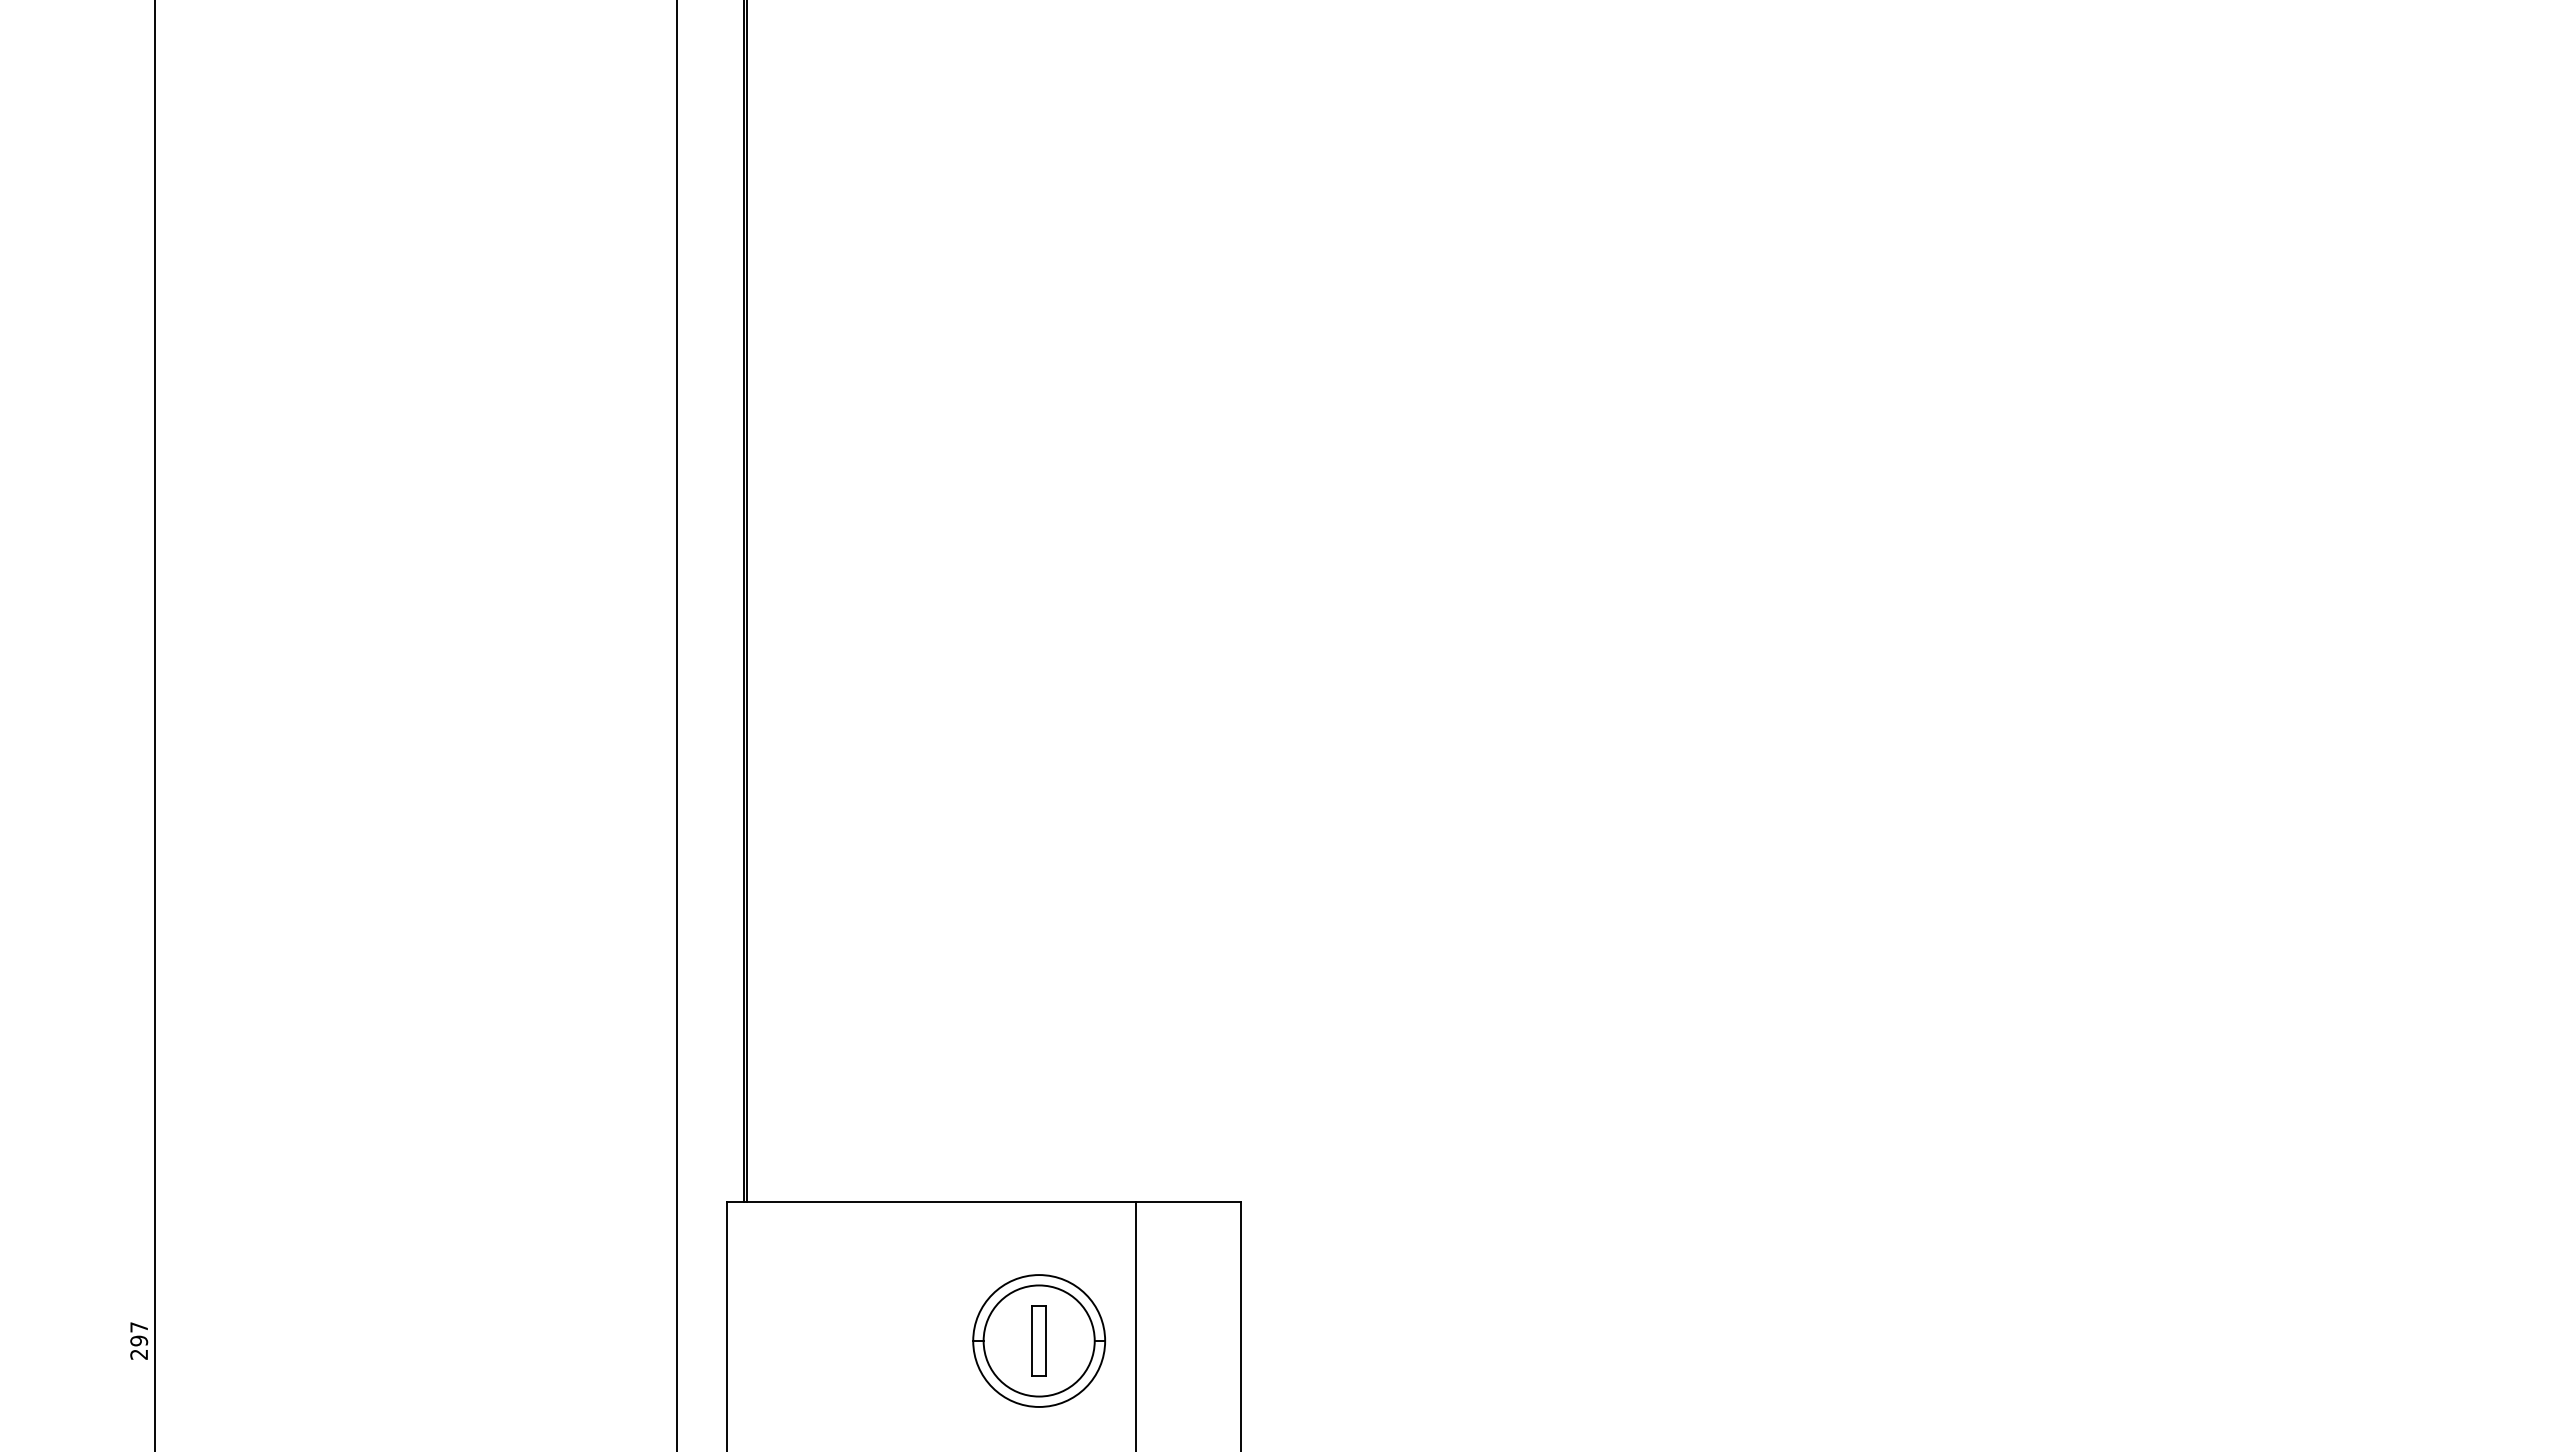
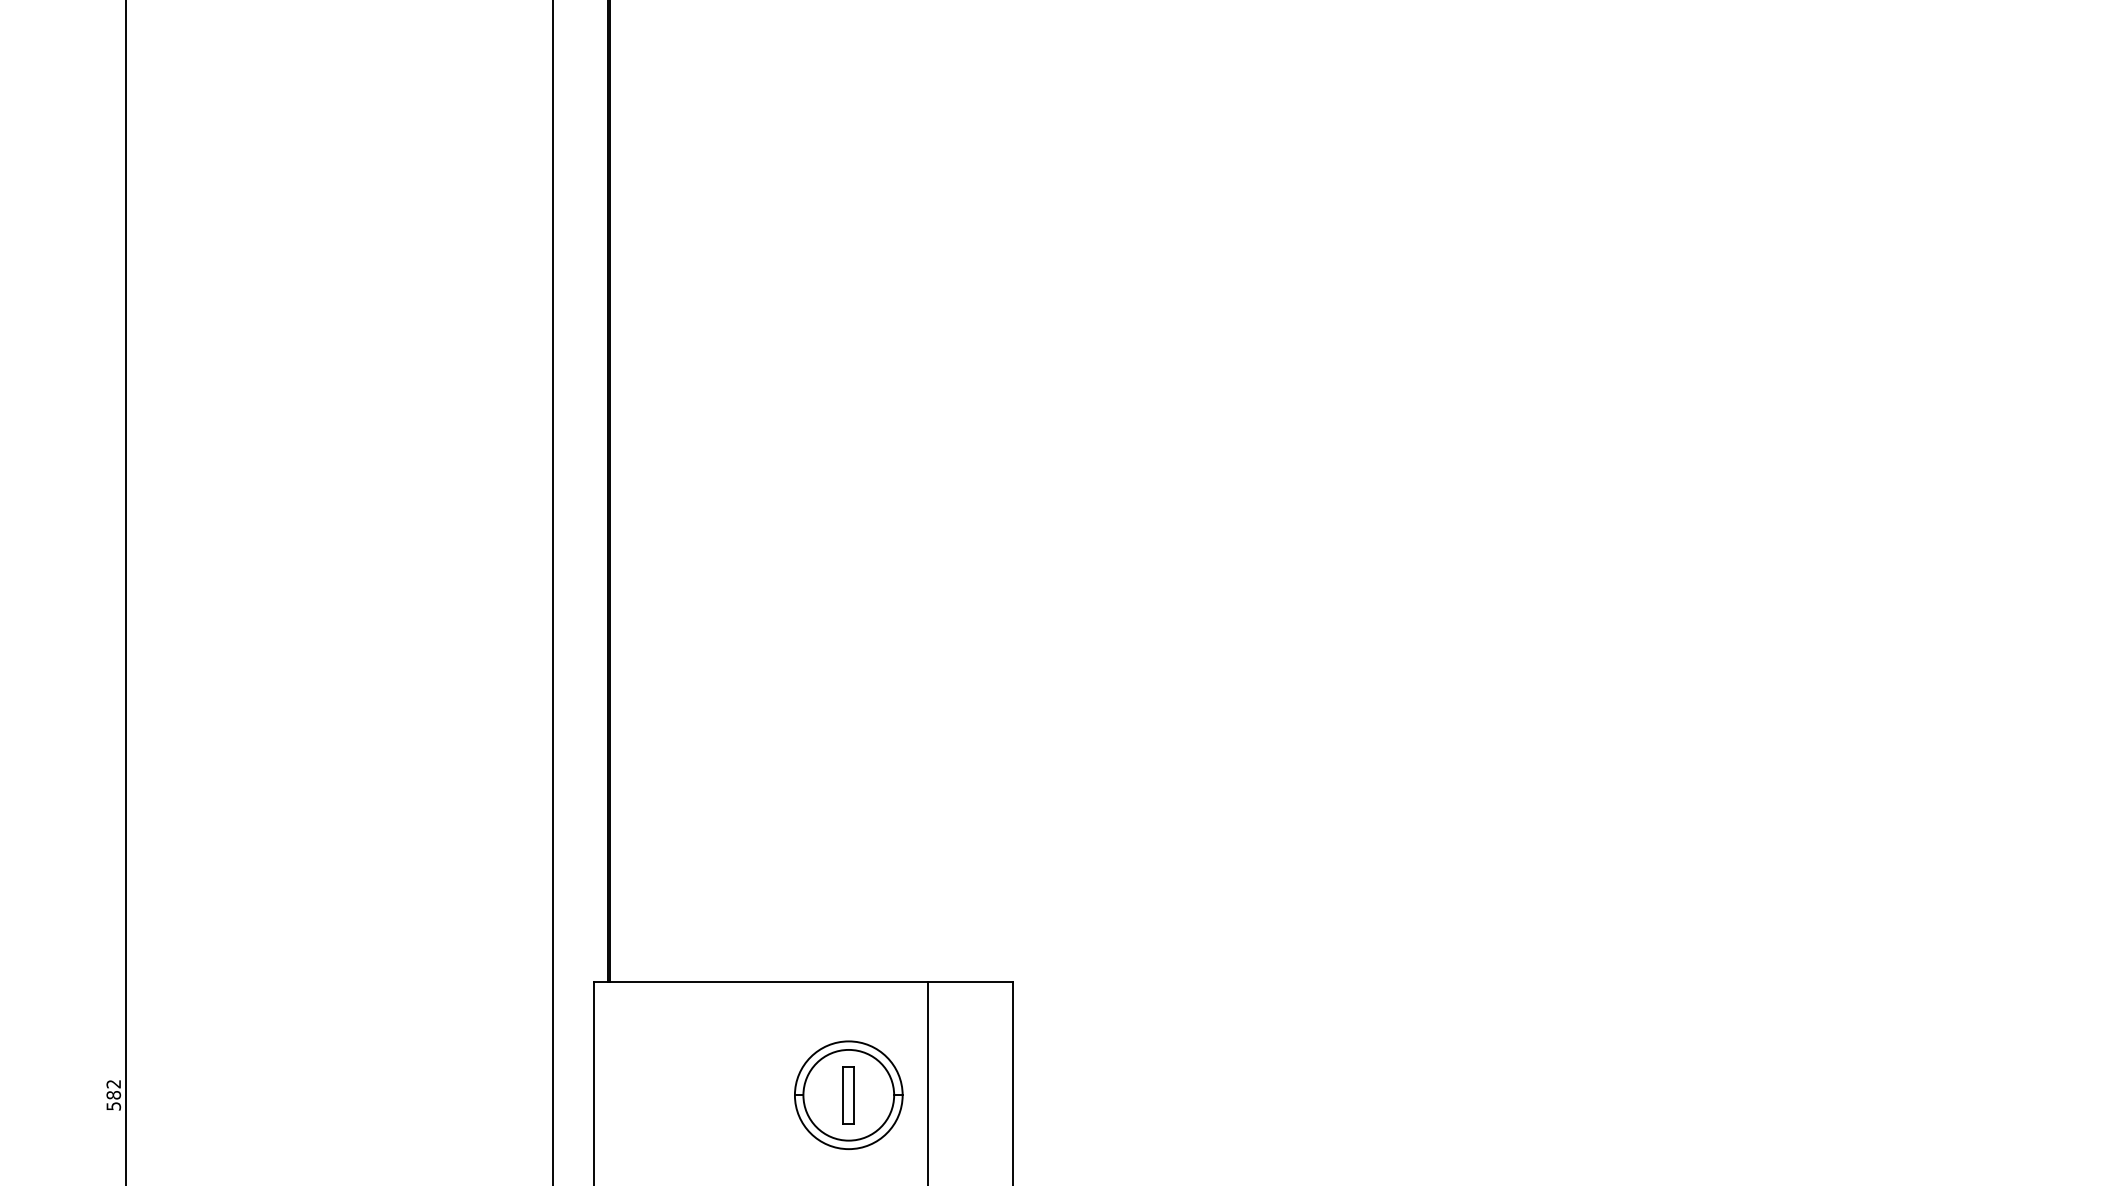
text: (139, 1340) -> (114, 1094), 297 -> 582

